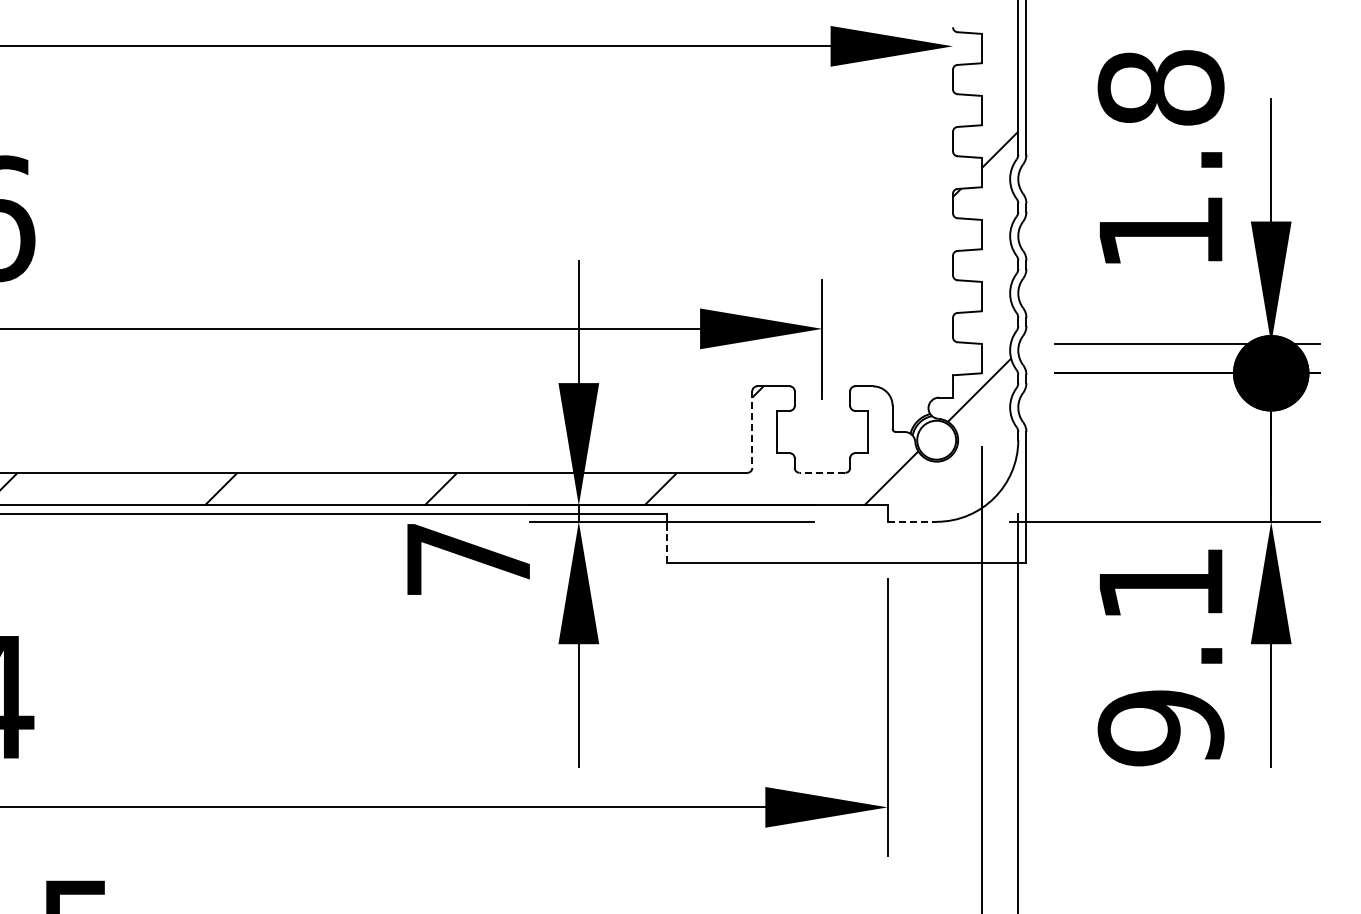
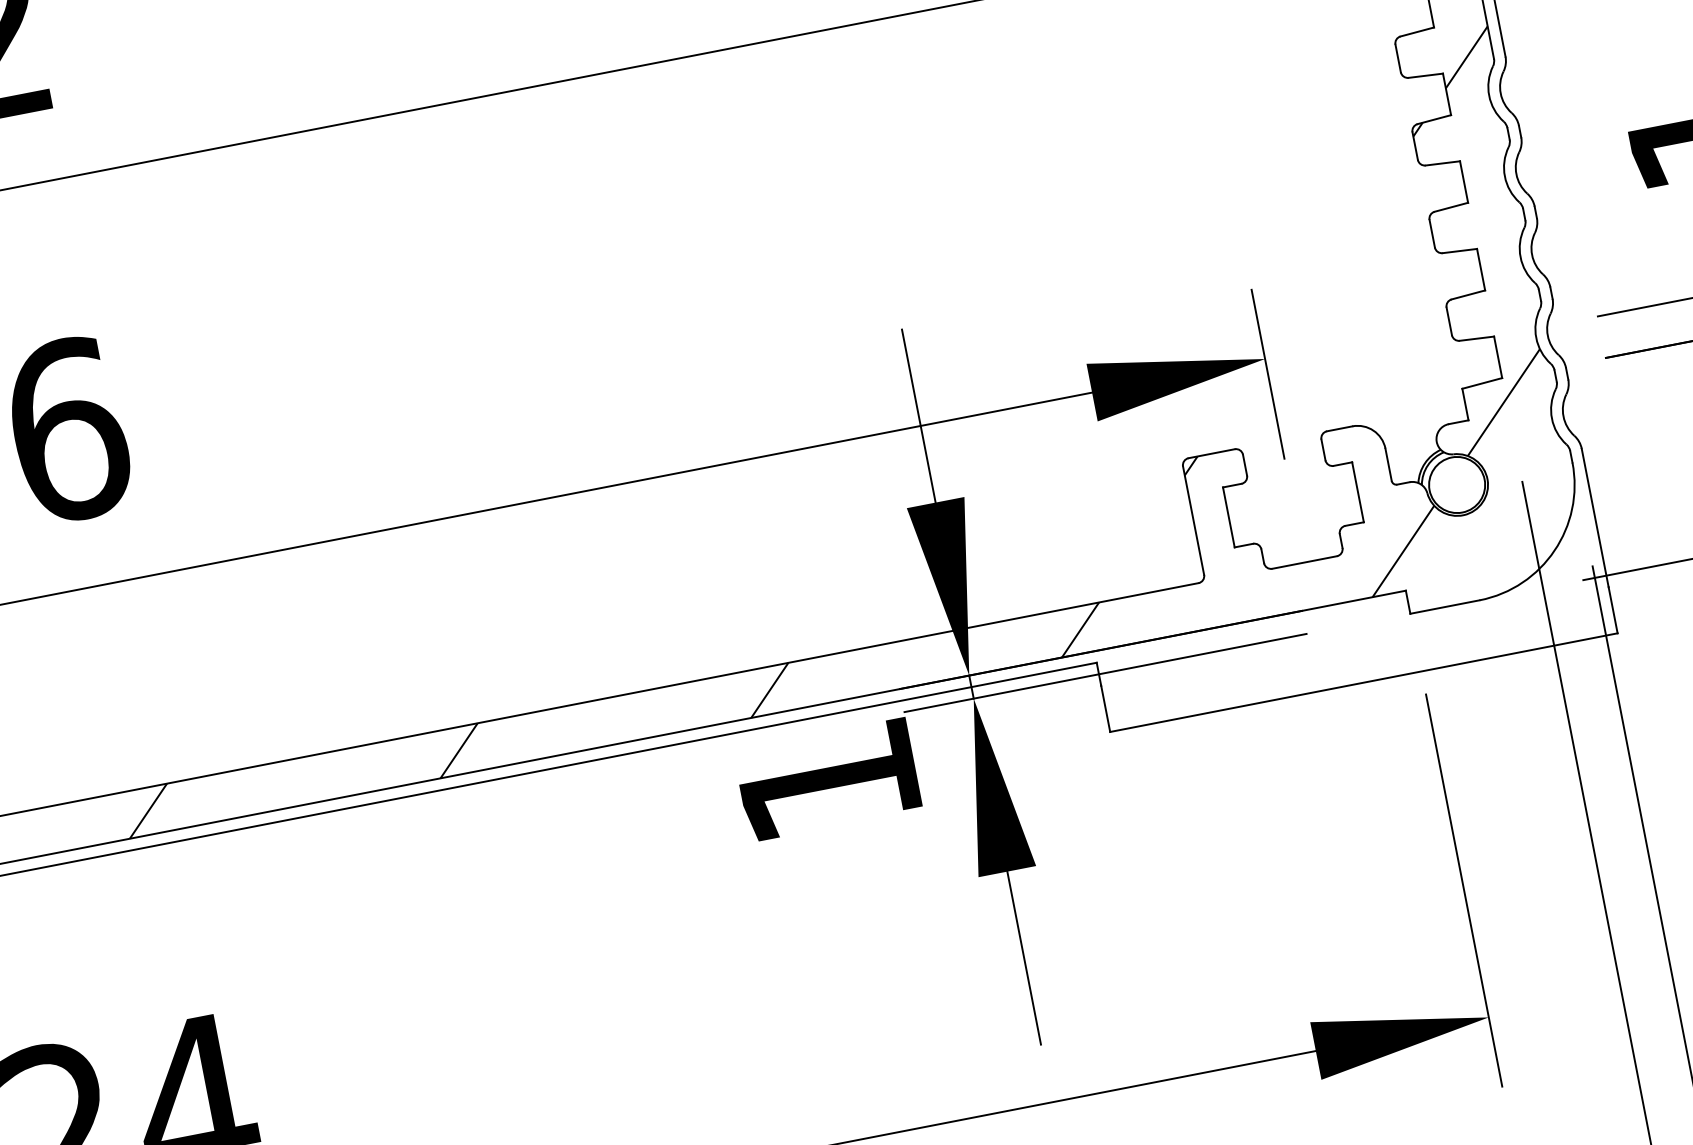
line: (752, 430) -> (1194, 521), dashed -> solid
line: (822, 472) -> (1304, 562), dashed -> solid
line: (912, 521) -> (1445, 606), dashed -> solid
line: (667, 545) -> (1105, 707), dashed -> solid
text: (468, 559) -> (828, 782), 7 -> 1

